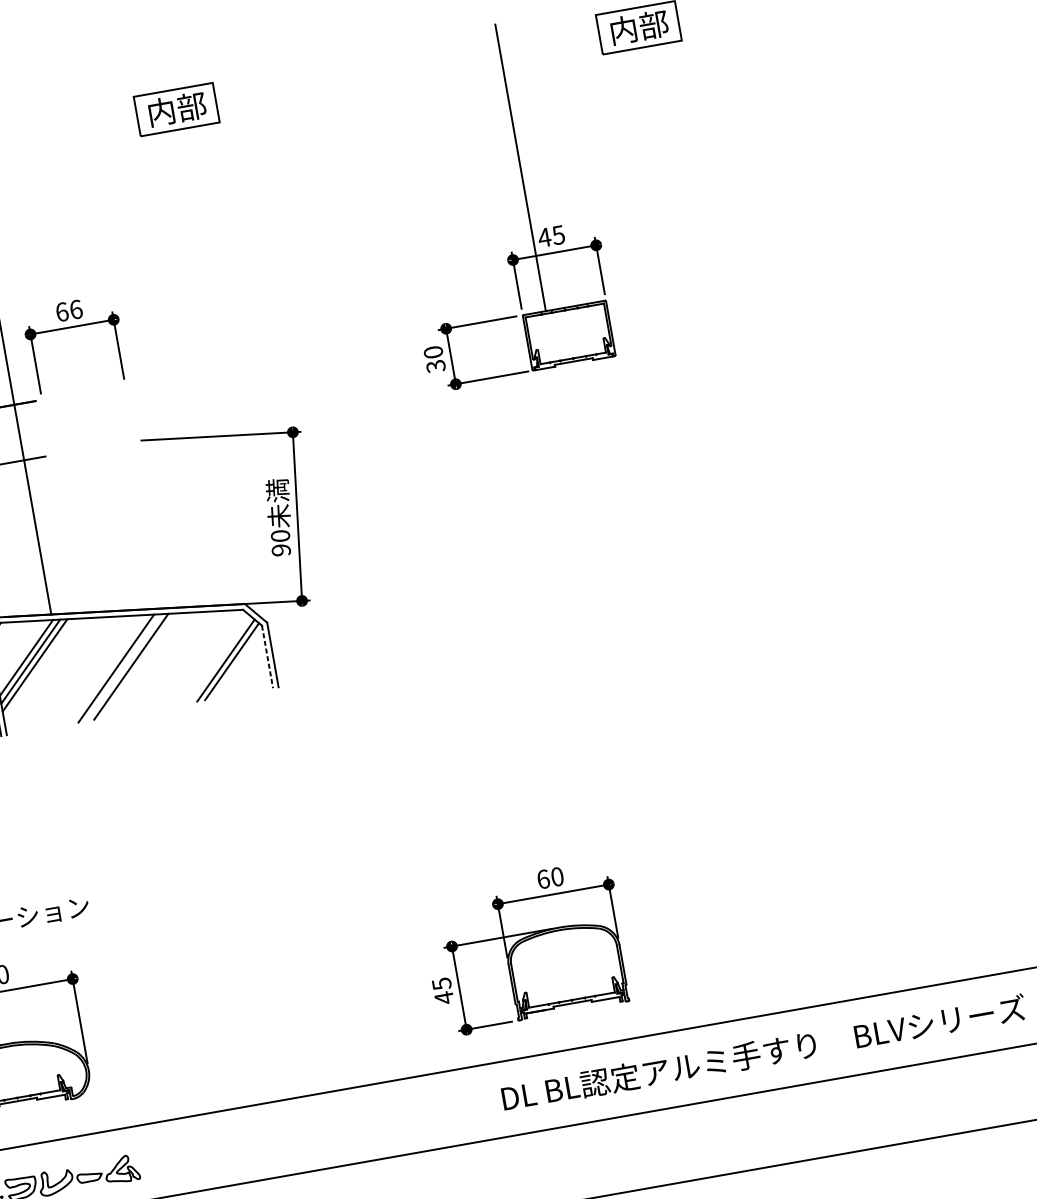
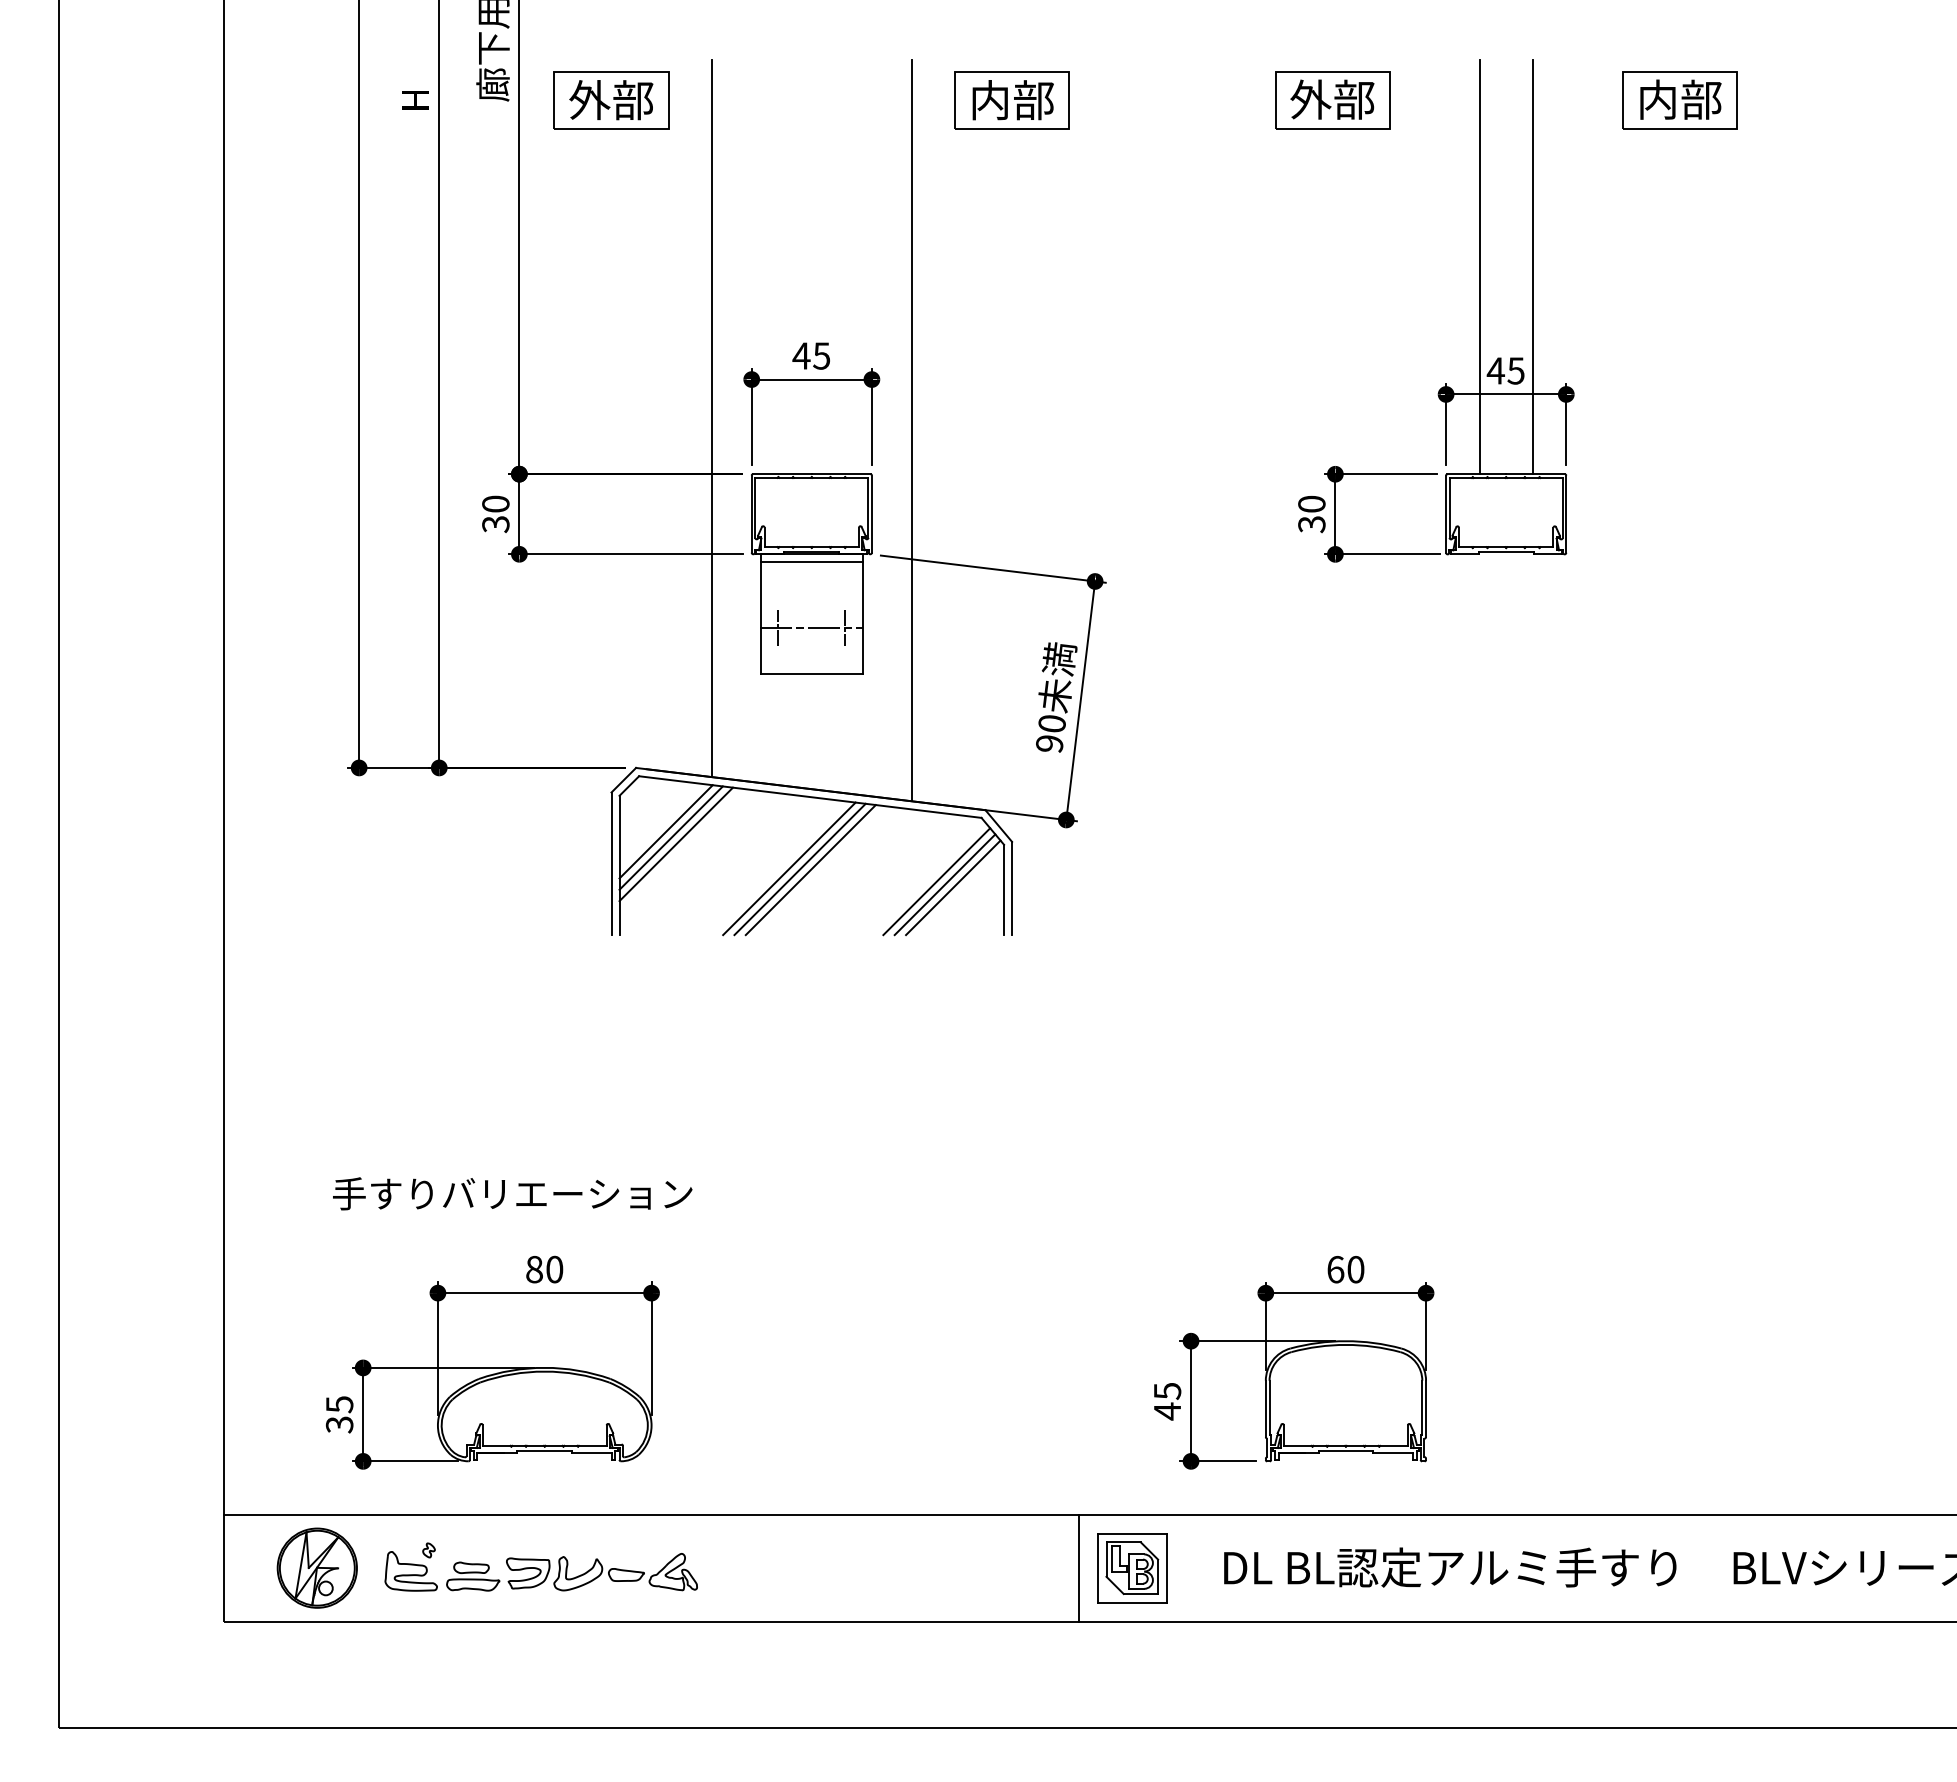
part: (398, 70) -> (1332, 100), added
line: (557, 161) -> (1532, 267), added
text: (68, 310) -> (811, 355), 66 -> 45
line: (147, 350) -> (911, 430), added
part: (95, 461) -> (811, 573), added
line: (267, 657) -> (1004, 890), dashed -> solid
line: (219, 659) -> (936, 881), added
line: (123, 667) -> (799, 869), added
part: (439, 1110) -> (1132, 1568), added
line: (401, 1116) -> (1078, 1567), added

